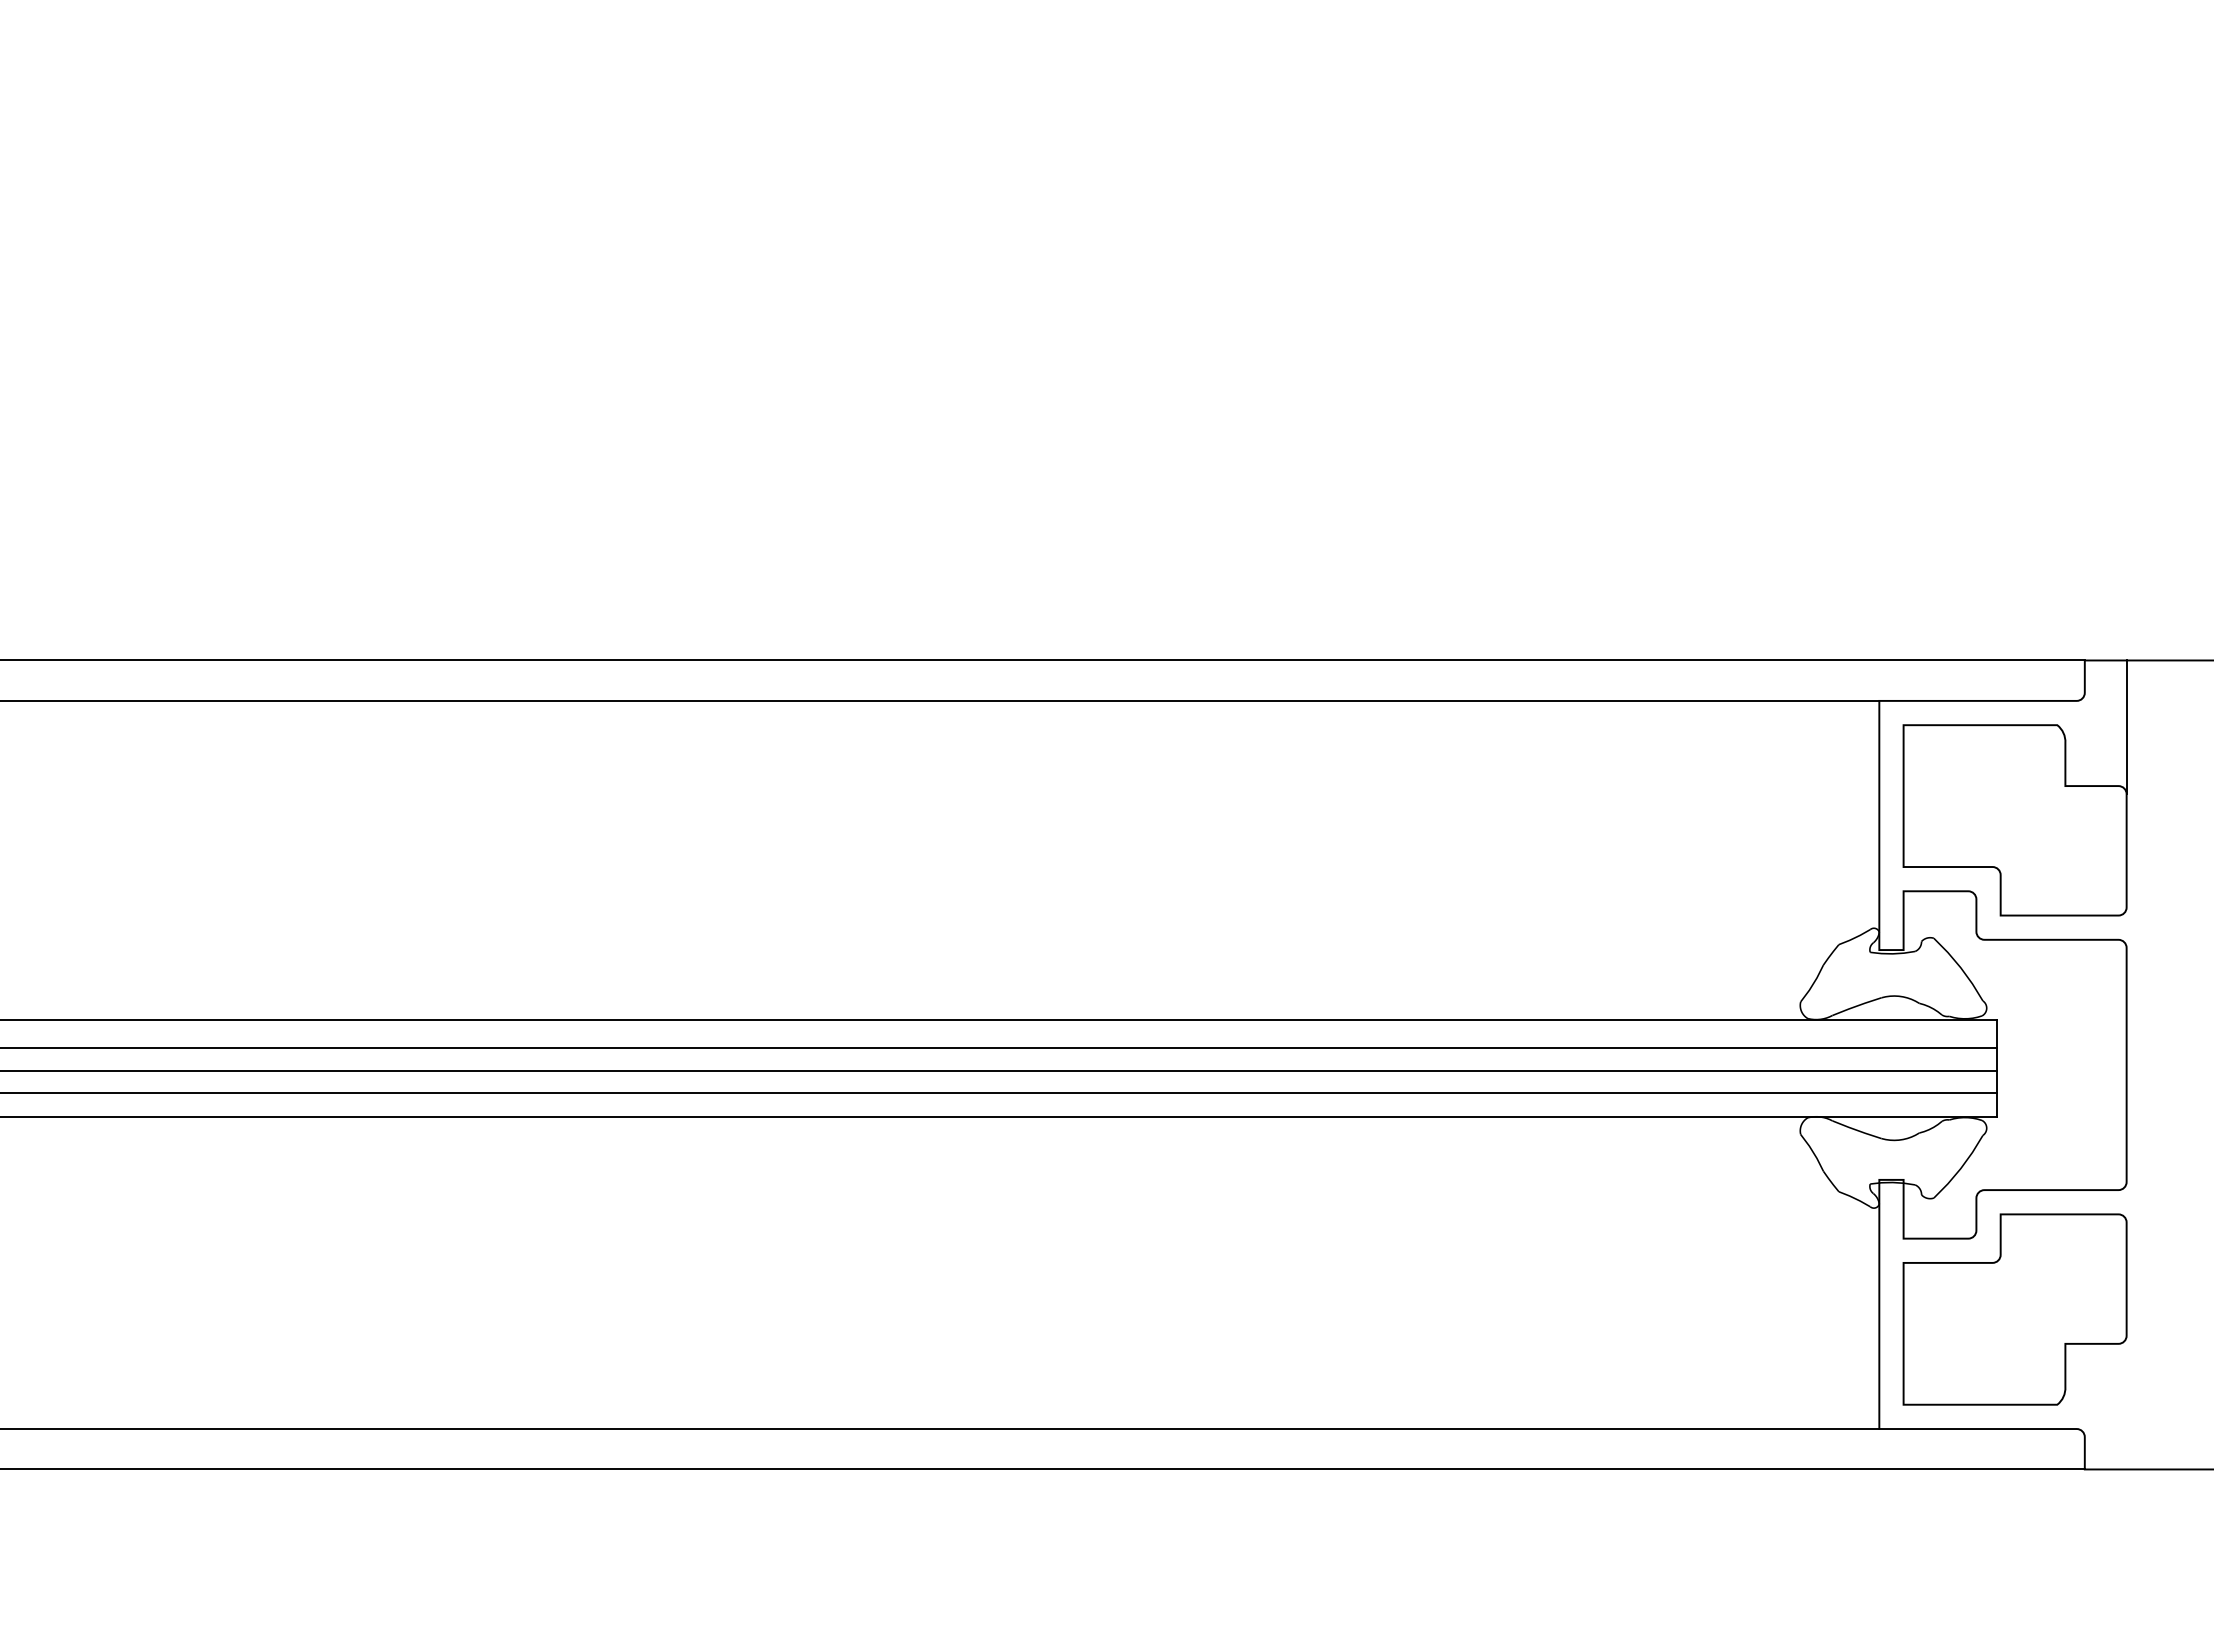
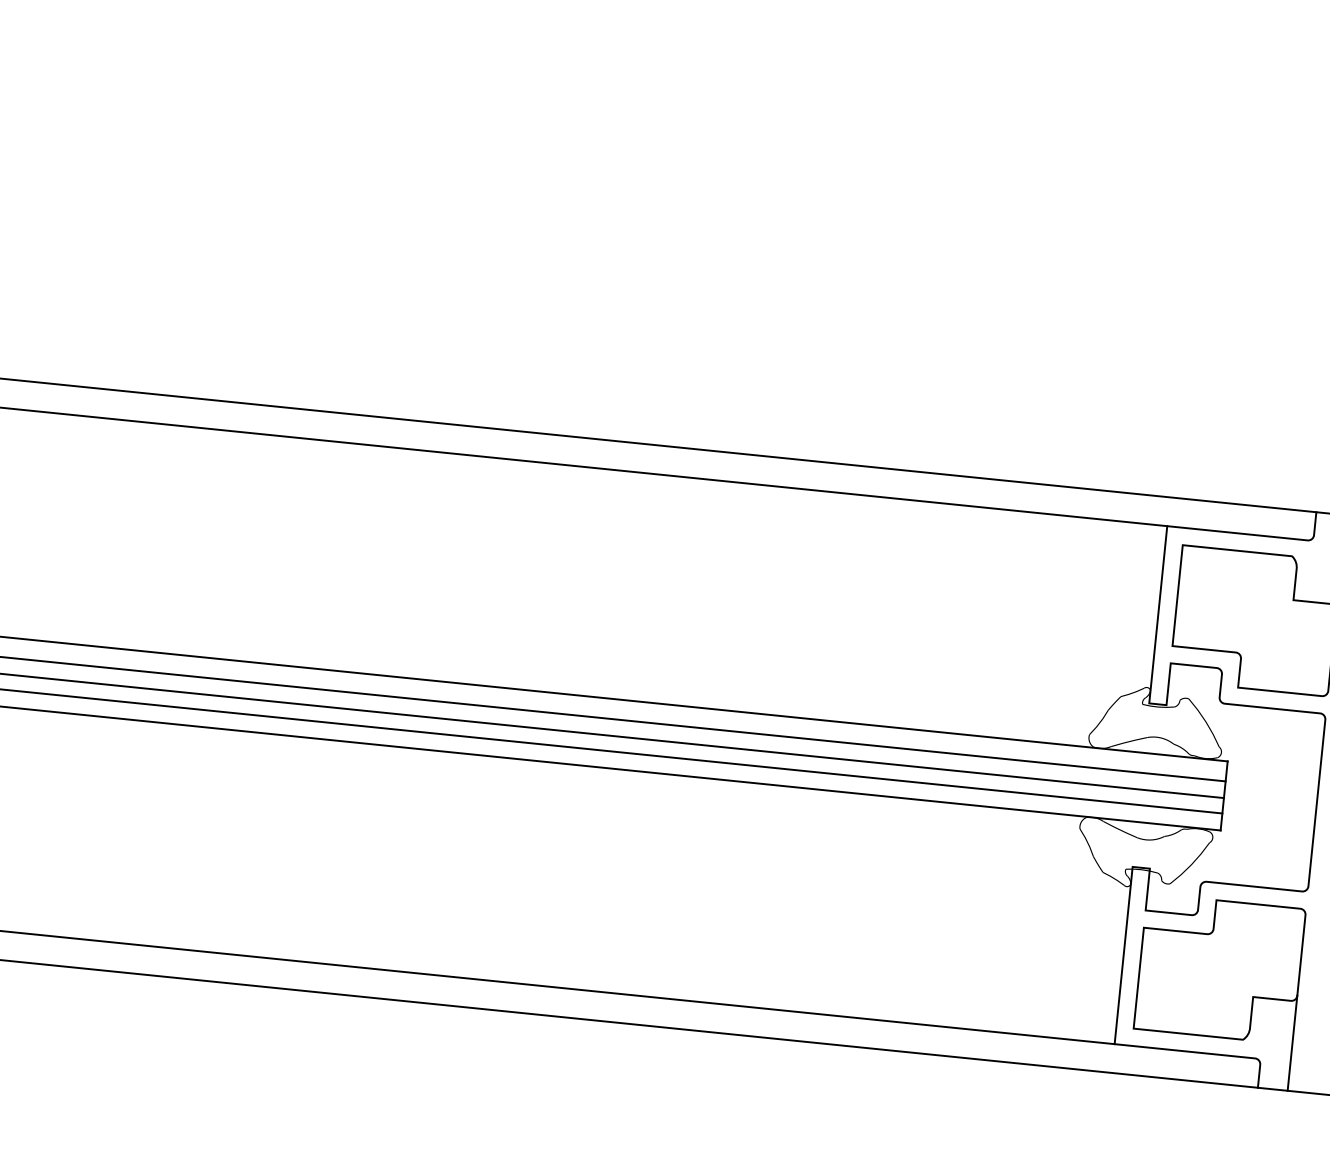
line: (2126, 1402) -> (1292, 1043), added

